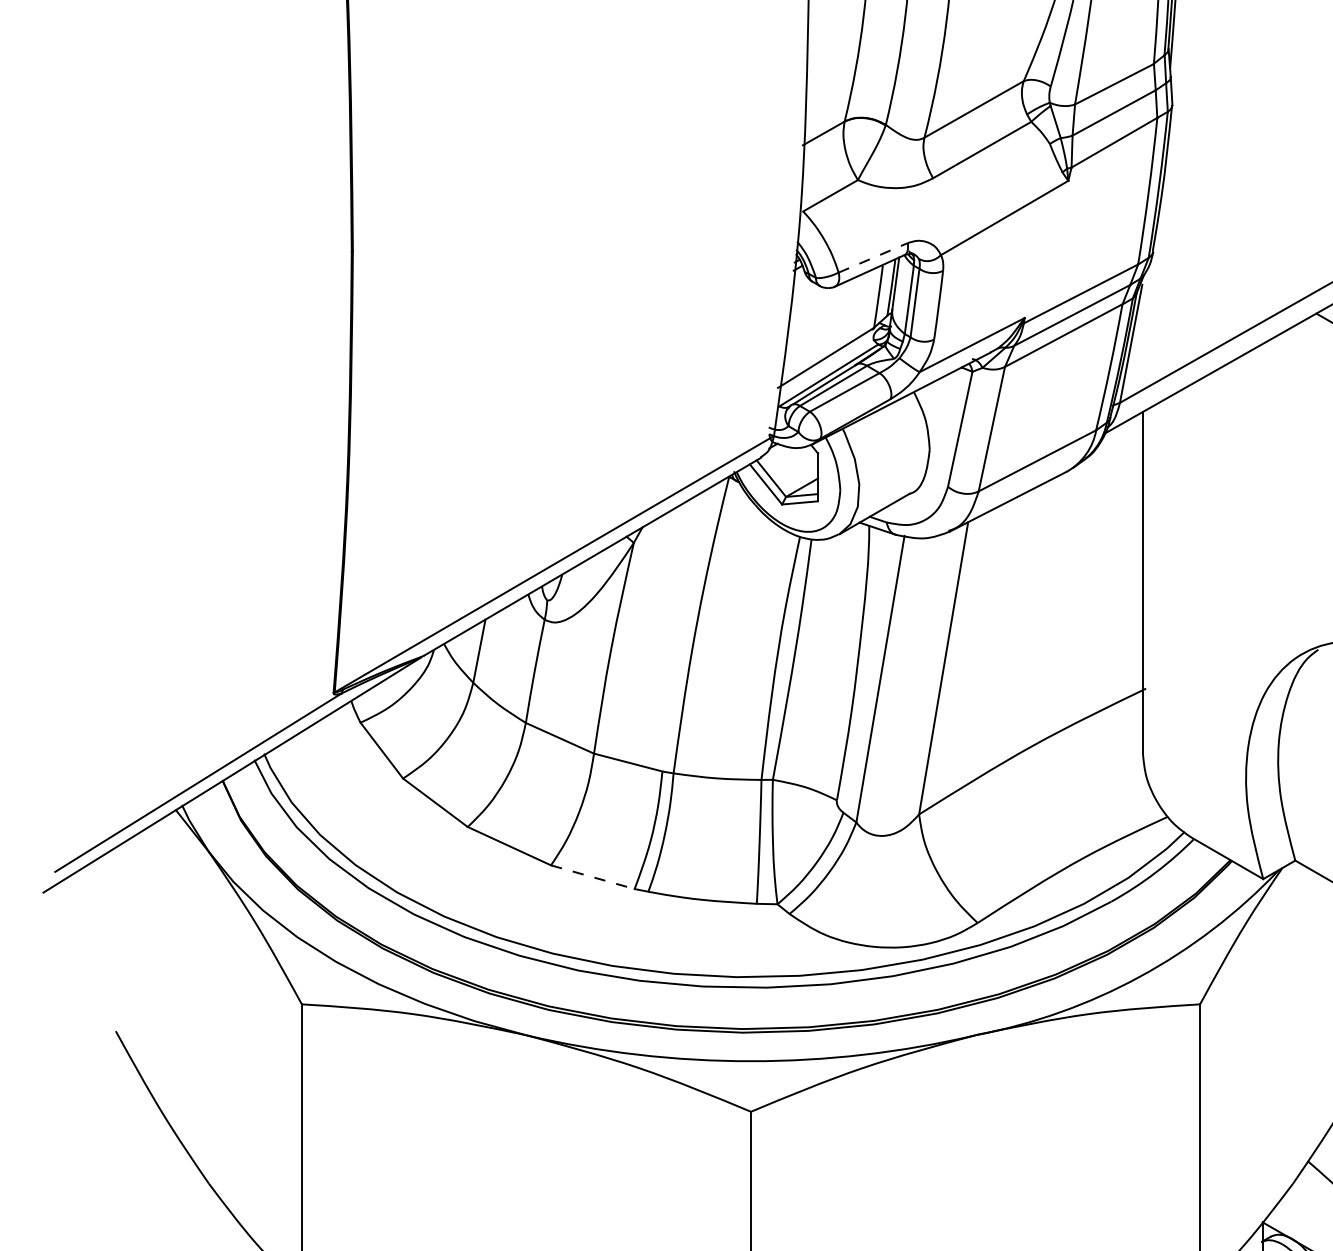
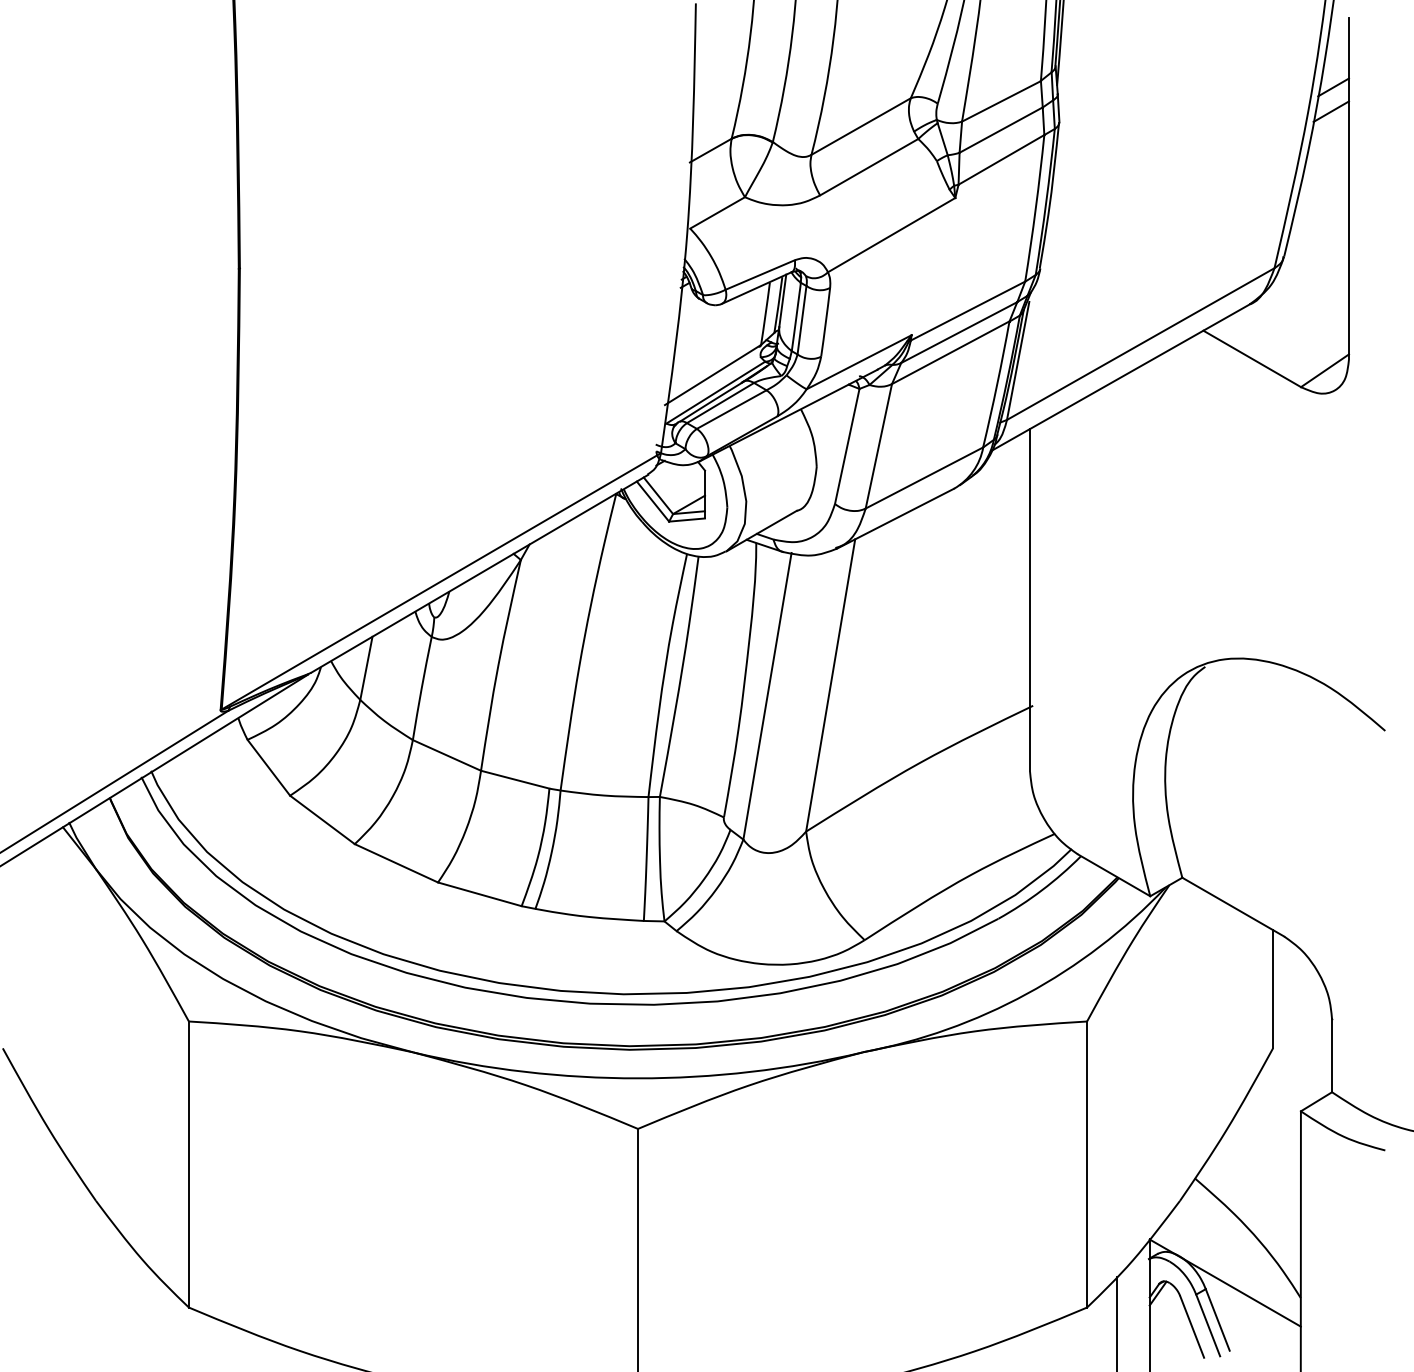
line: (873, 257) -> (760, 274), dashed -> solid
line: (593, 877) -> (480, 894), dashed -> solid

